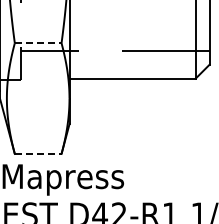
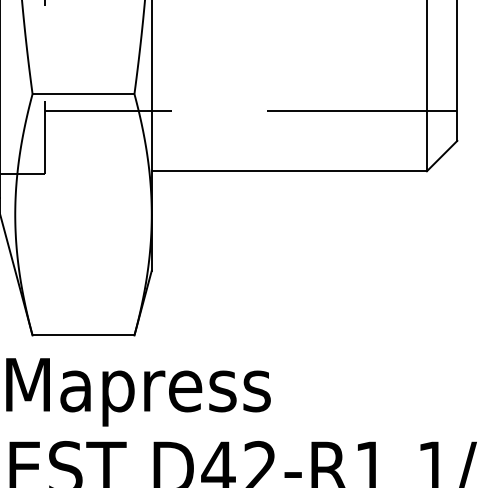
line: (38, 43) -> (84, 94), dashed -> solid
line: (38, 153) -> (84, 334), dashed -> solid

